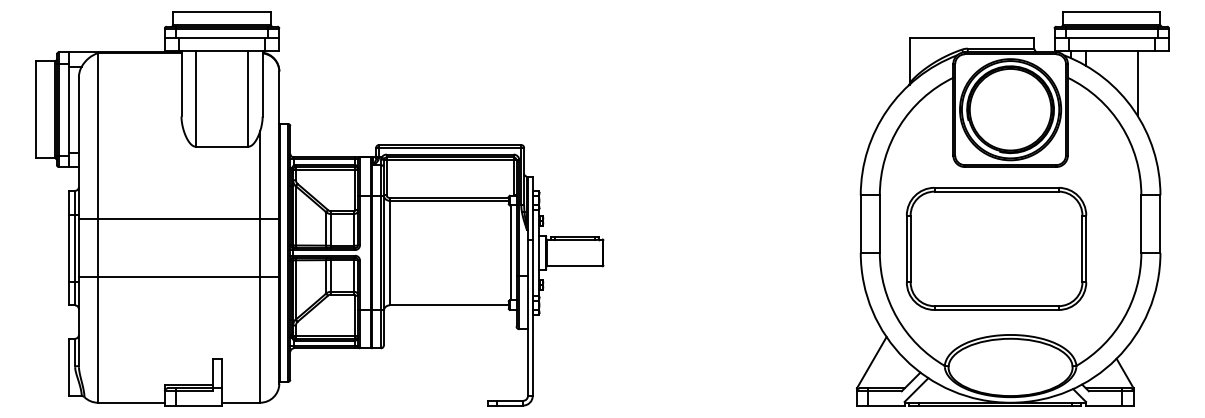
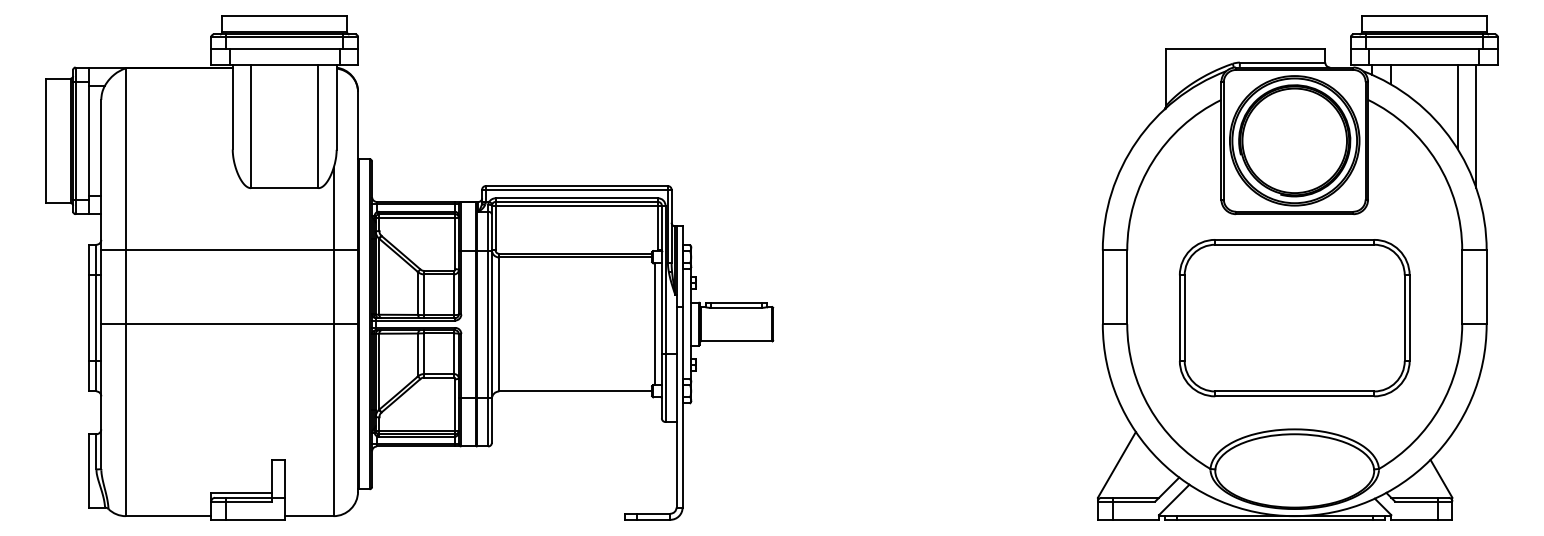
line: (1152, 98) -> (1476, 126), added
line: (178, 218) -> (229, 250), moved
part: (996, 249) -> (1294, 318), moved
line: (178, 277) -> (229, 324), moved

